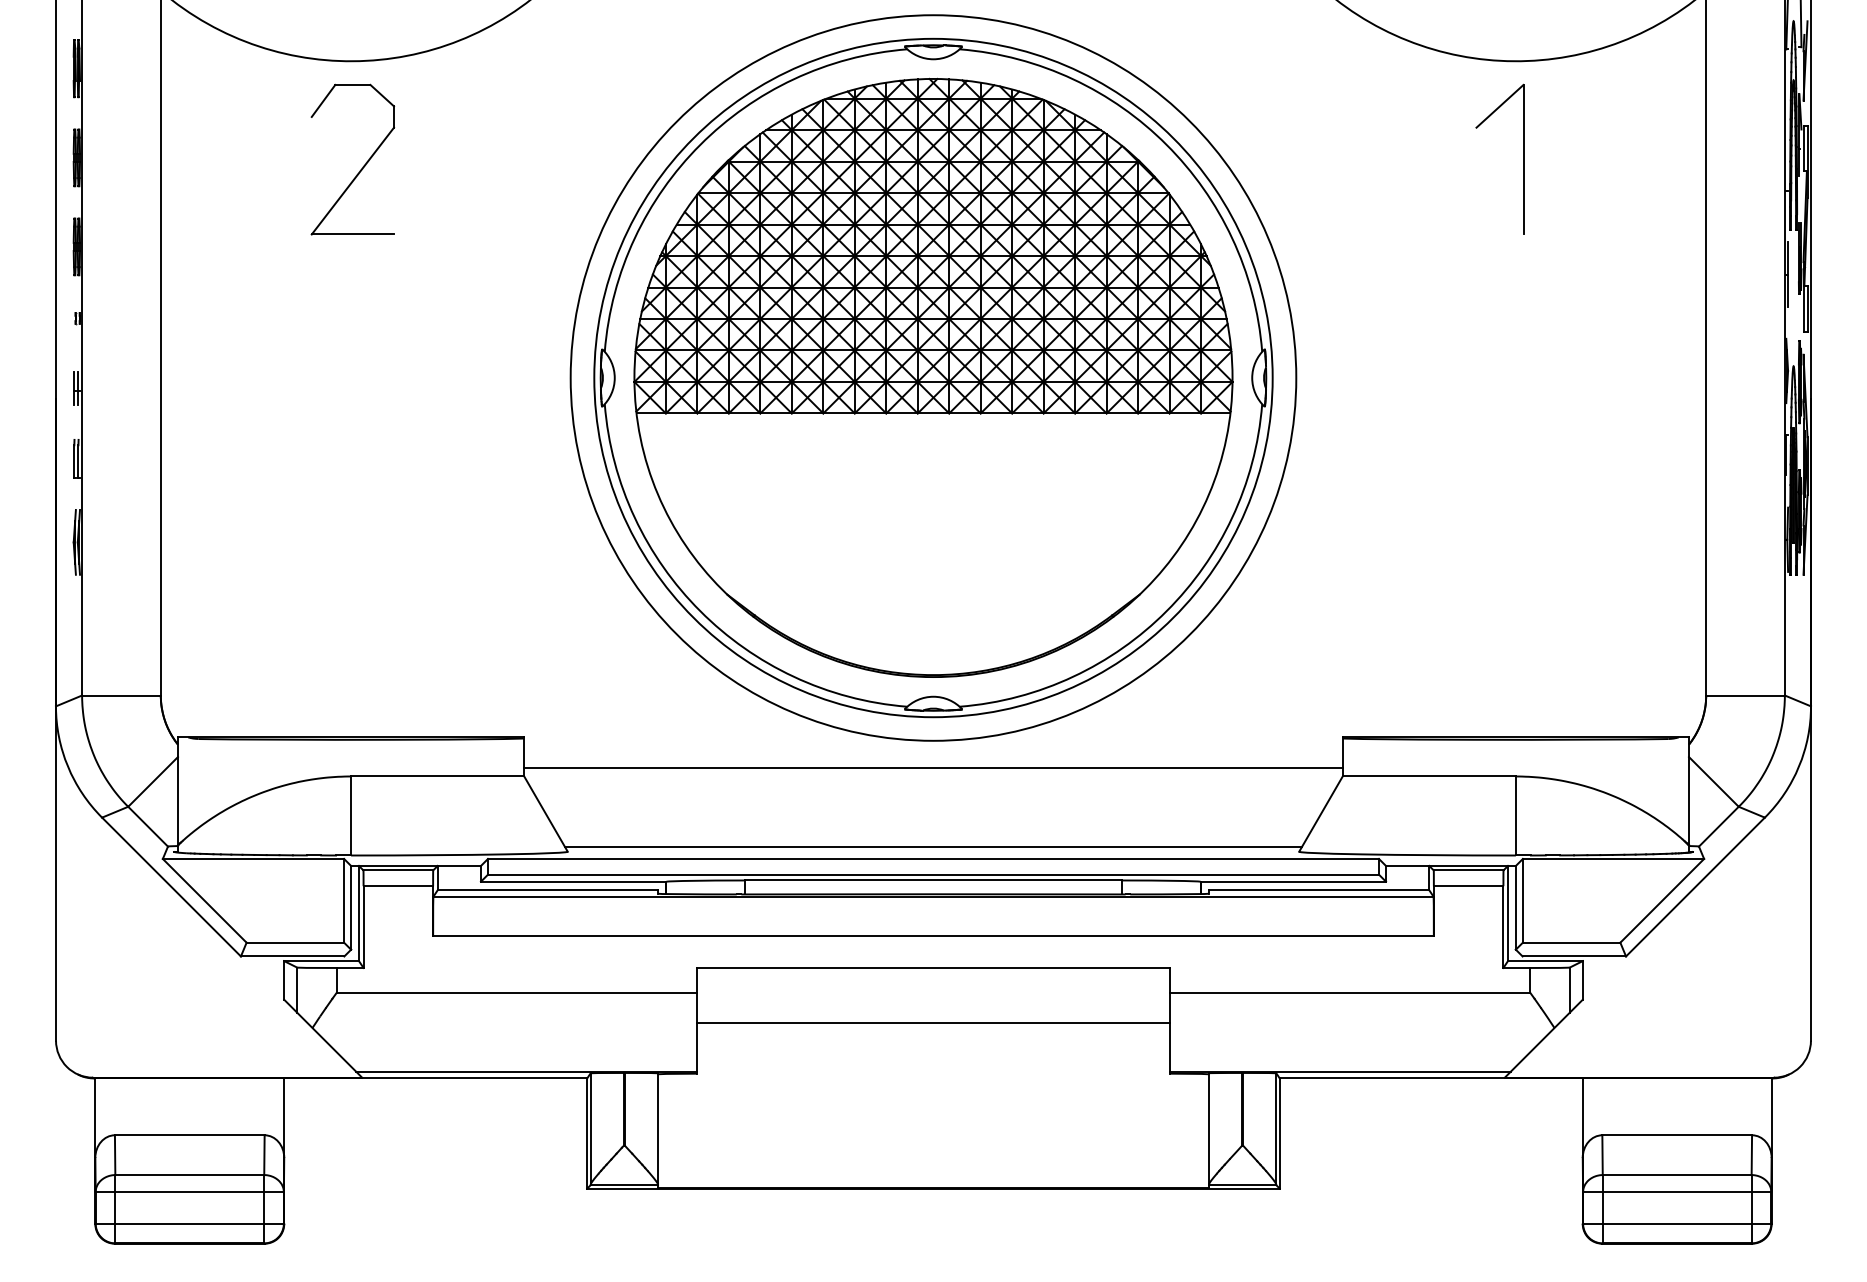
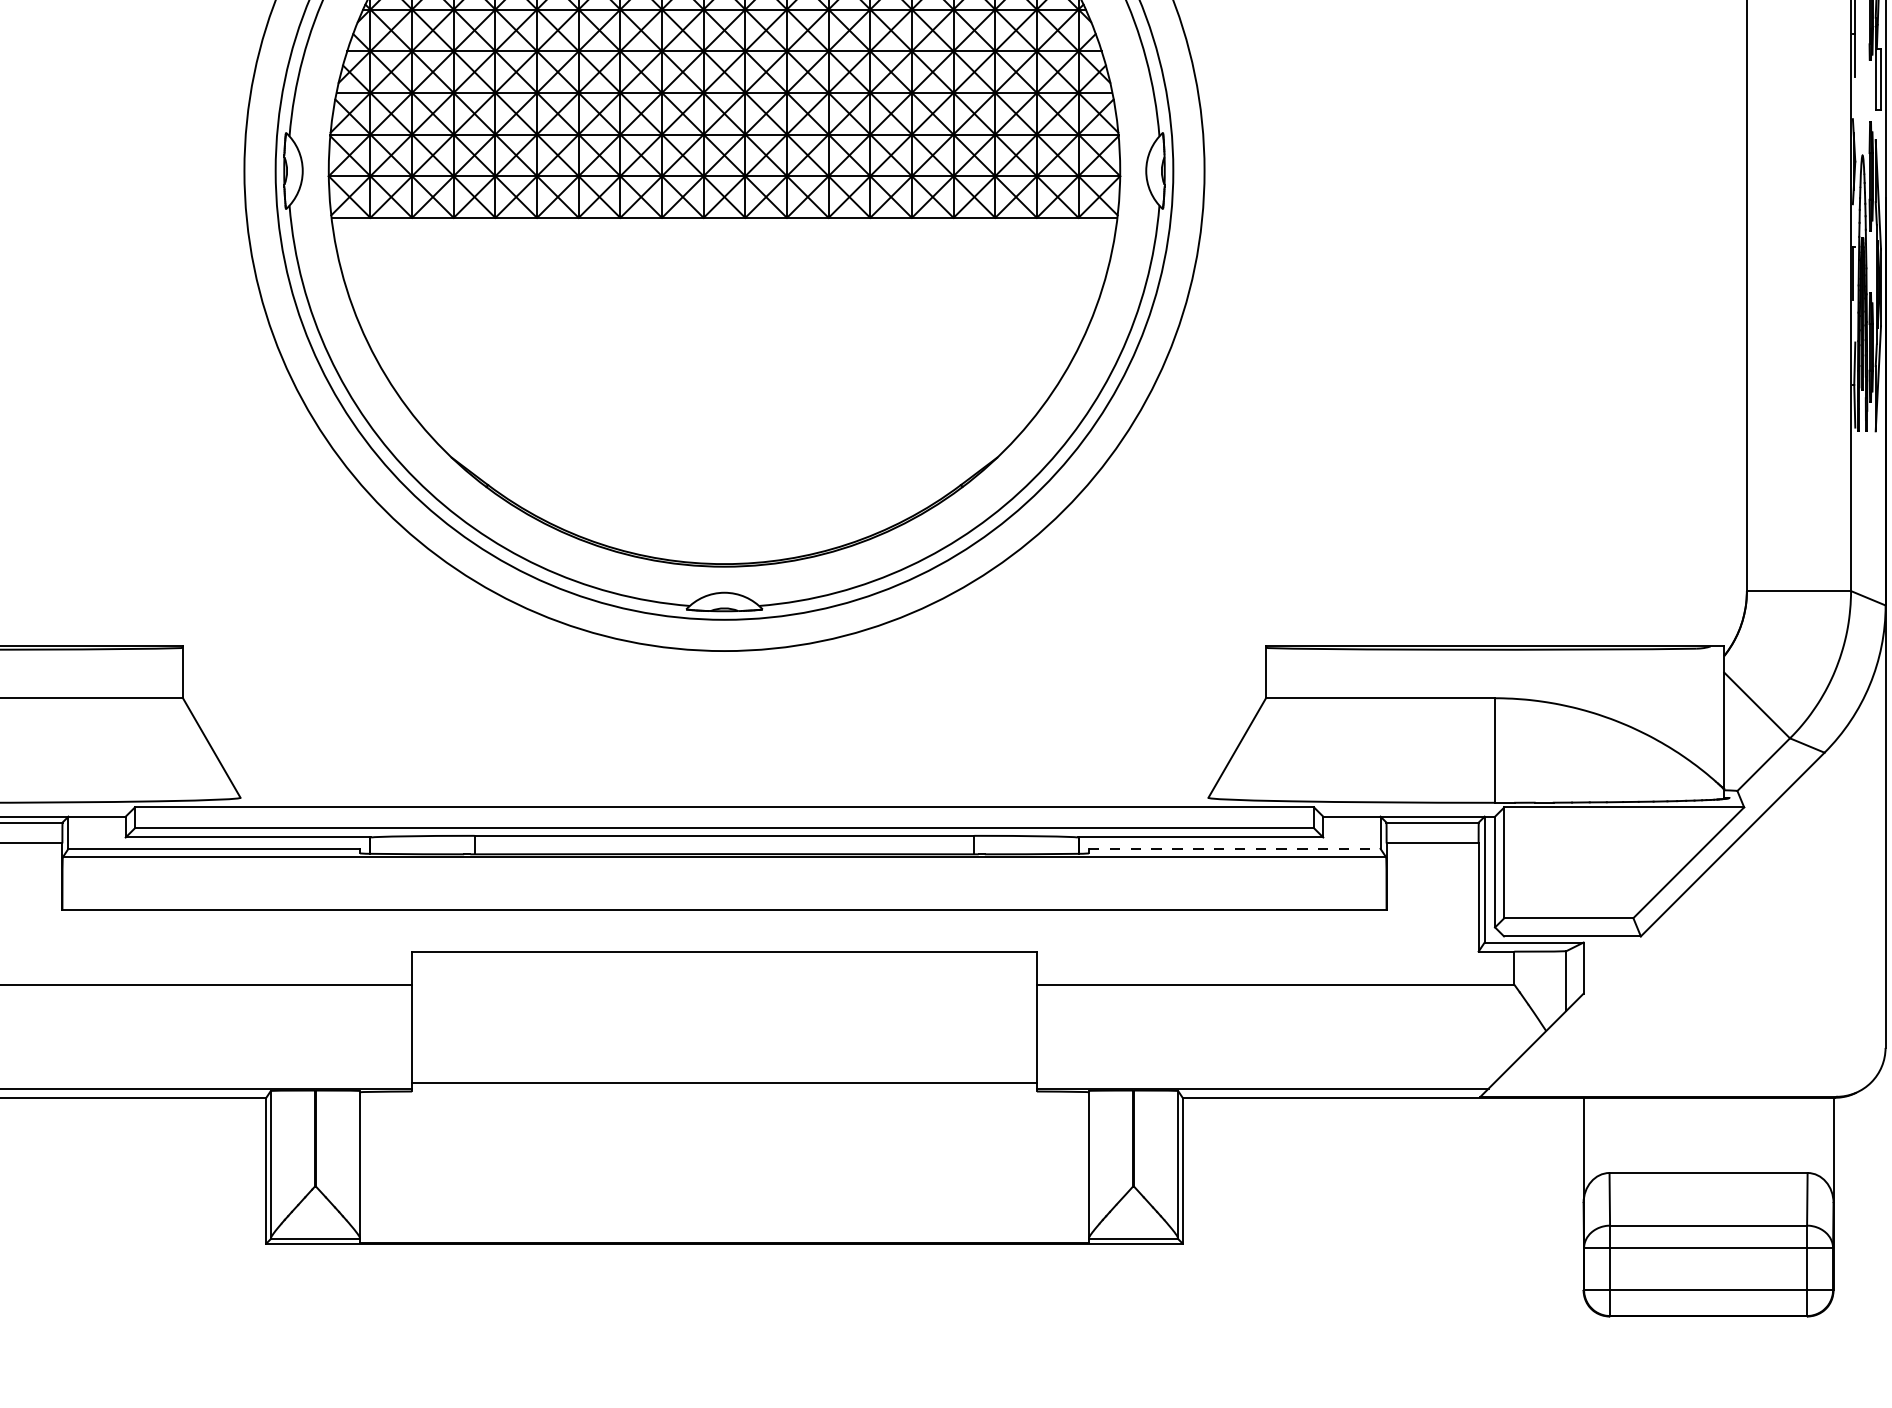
line: (933, 767) -> (724, 686), removed
line: (933, 846) -> (724, 790), removed
line: (1319, 890) -> (1235, 849), solid -> dashed
line: (933, 1023) -> (724, 1083), moved

